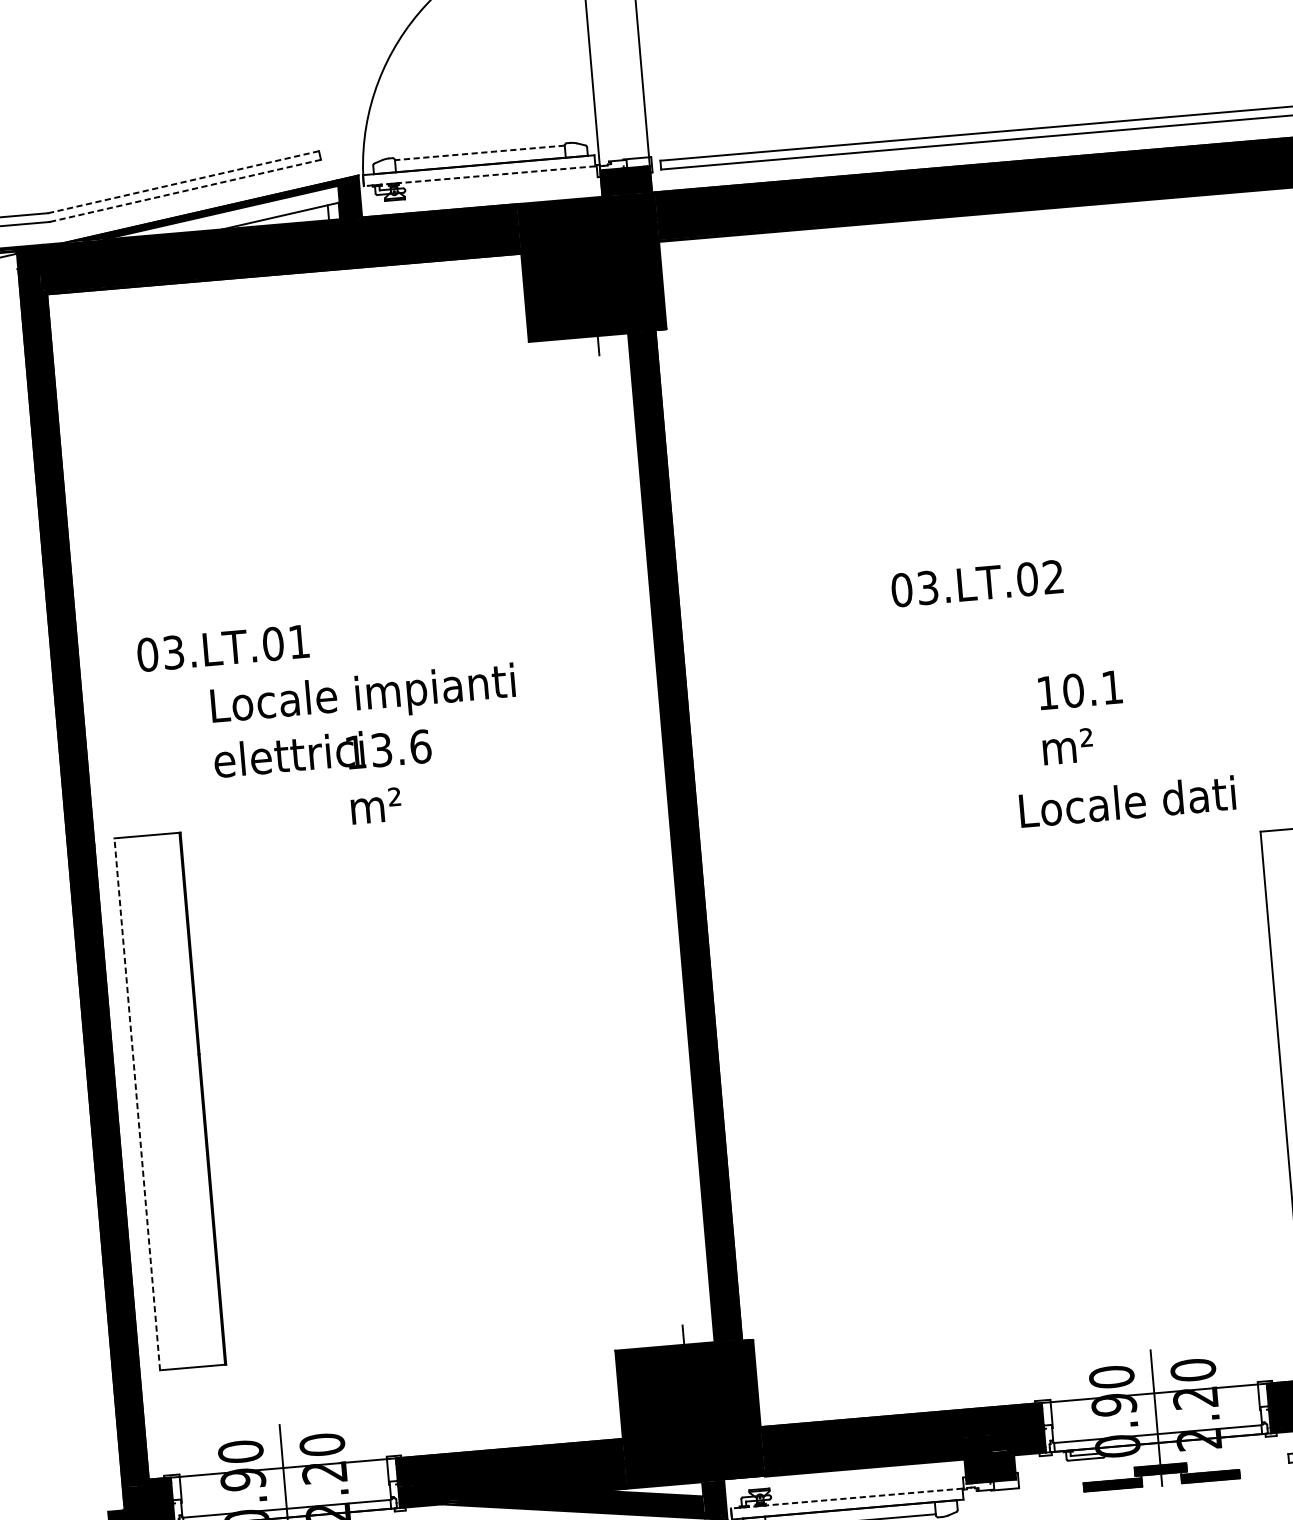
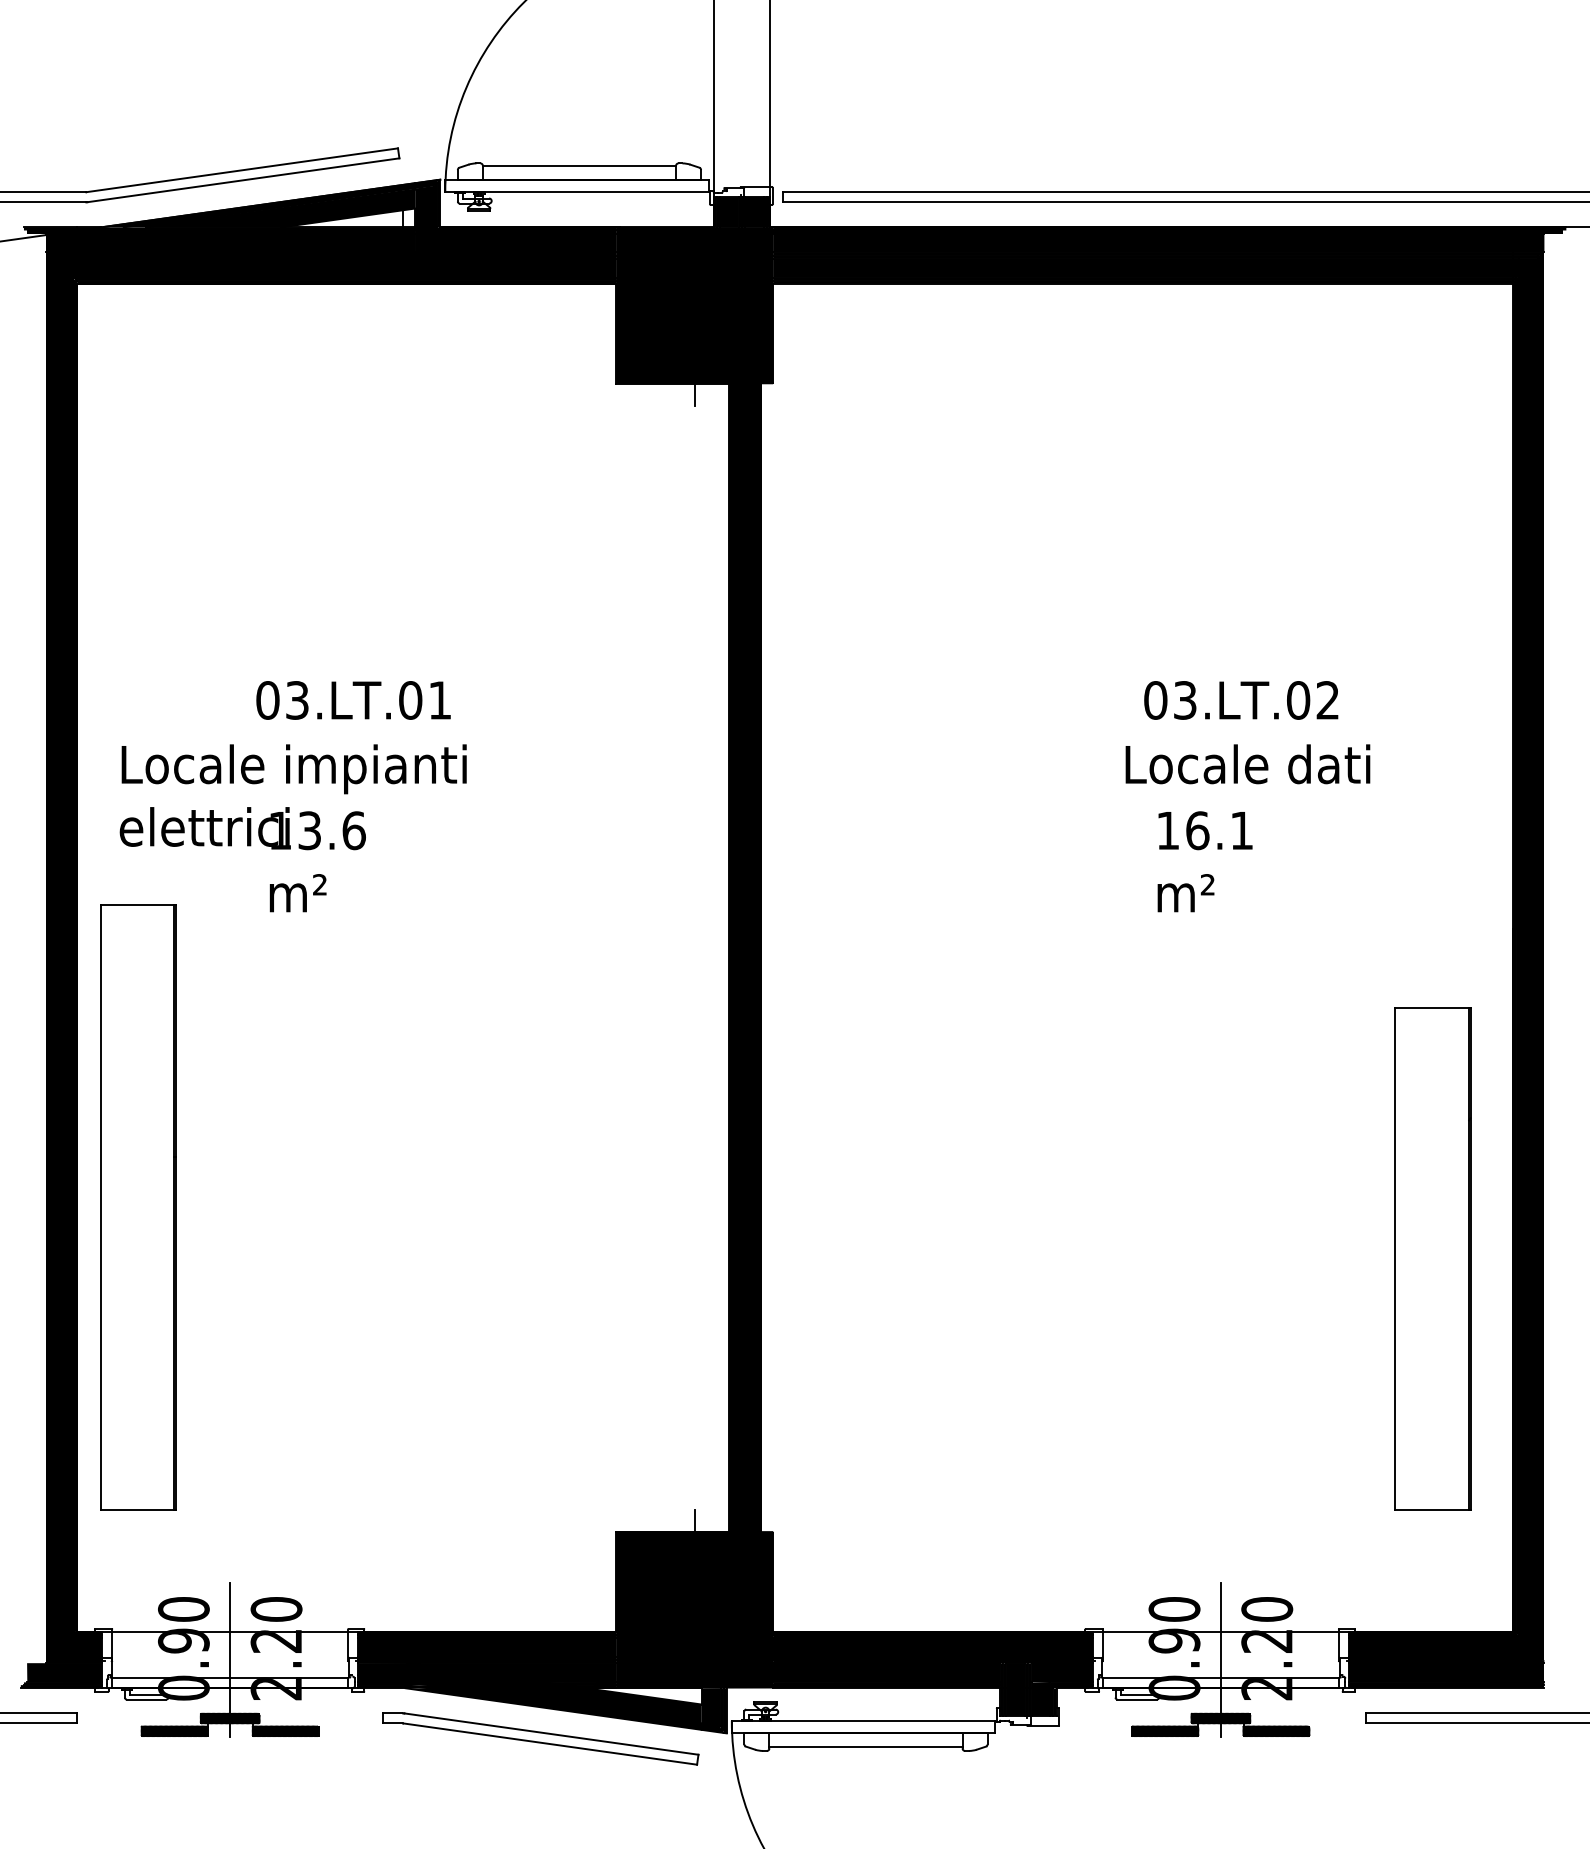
line: (479, 152) -> (579, 165), dashed -> solid
line: (479, 176) -> (576, 192), dashed -> solid
line: (183, 182) -> (241, 170), dashed -> solid
line: (185, 191) -> (243, 180), dashed -> solid
fill: (220, 212) -> (280, 208), added
text: (977, 583) -> (1241, 700), moved
text: (223, 648) -> (353, 700), moved
text: (1073, 690) -> (1197, 830), 10.1 -> 16.1
text: (366, 749) -> (292, 828), moved
text: (1127, 802) -> (1247, 764), moved
line: (137, 1104) -> (100, 1207), dashed -> solid
line: (846, 1498) -> (863, 1720), dashed -> solid

